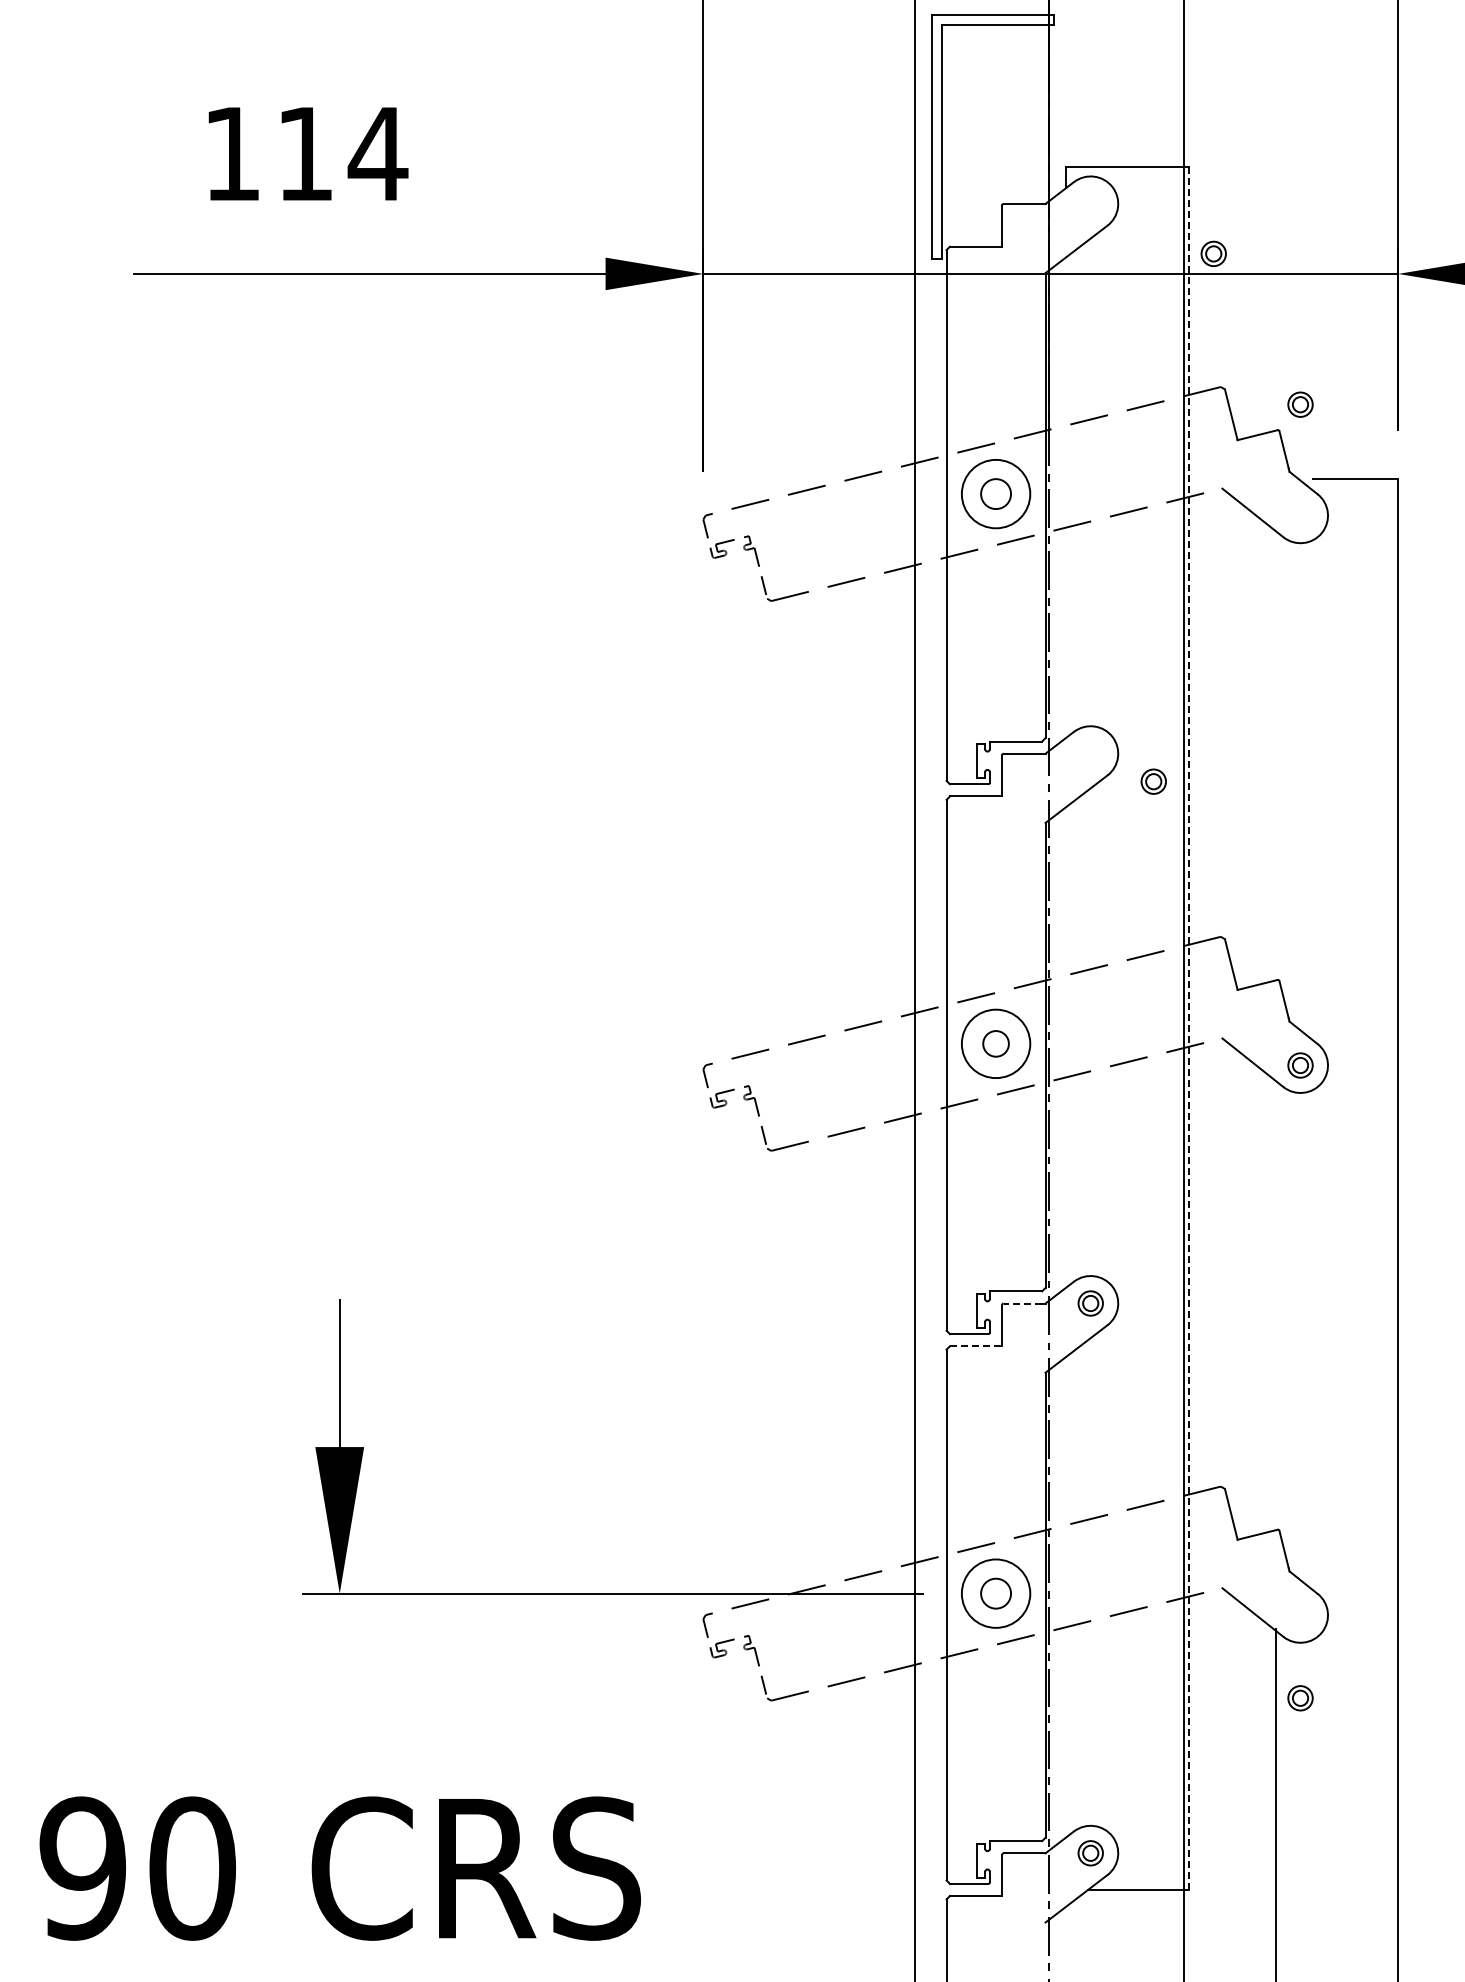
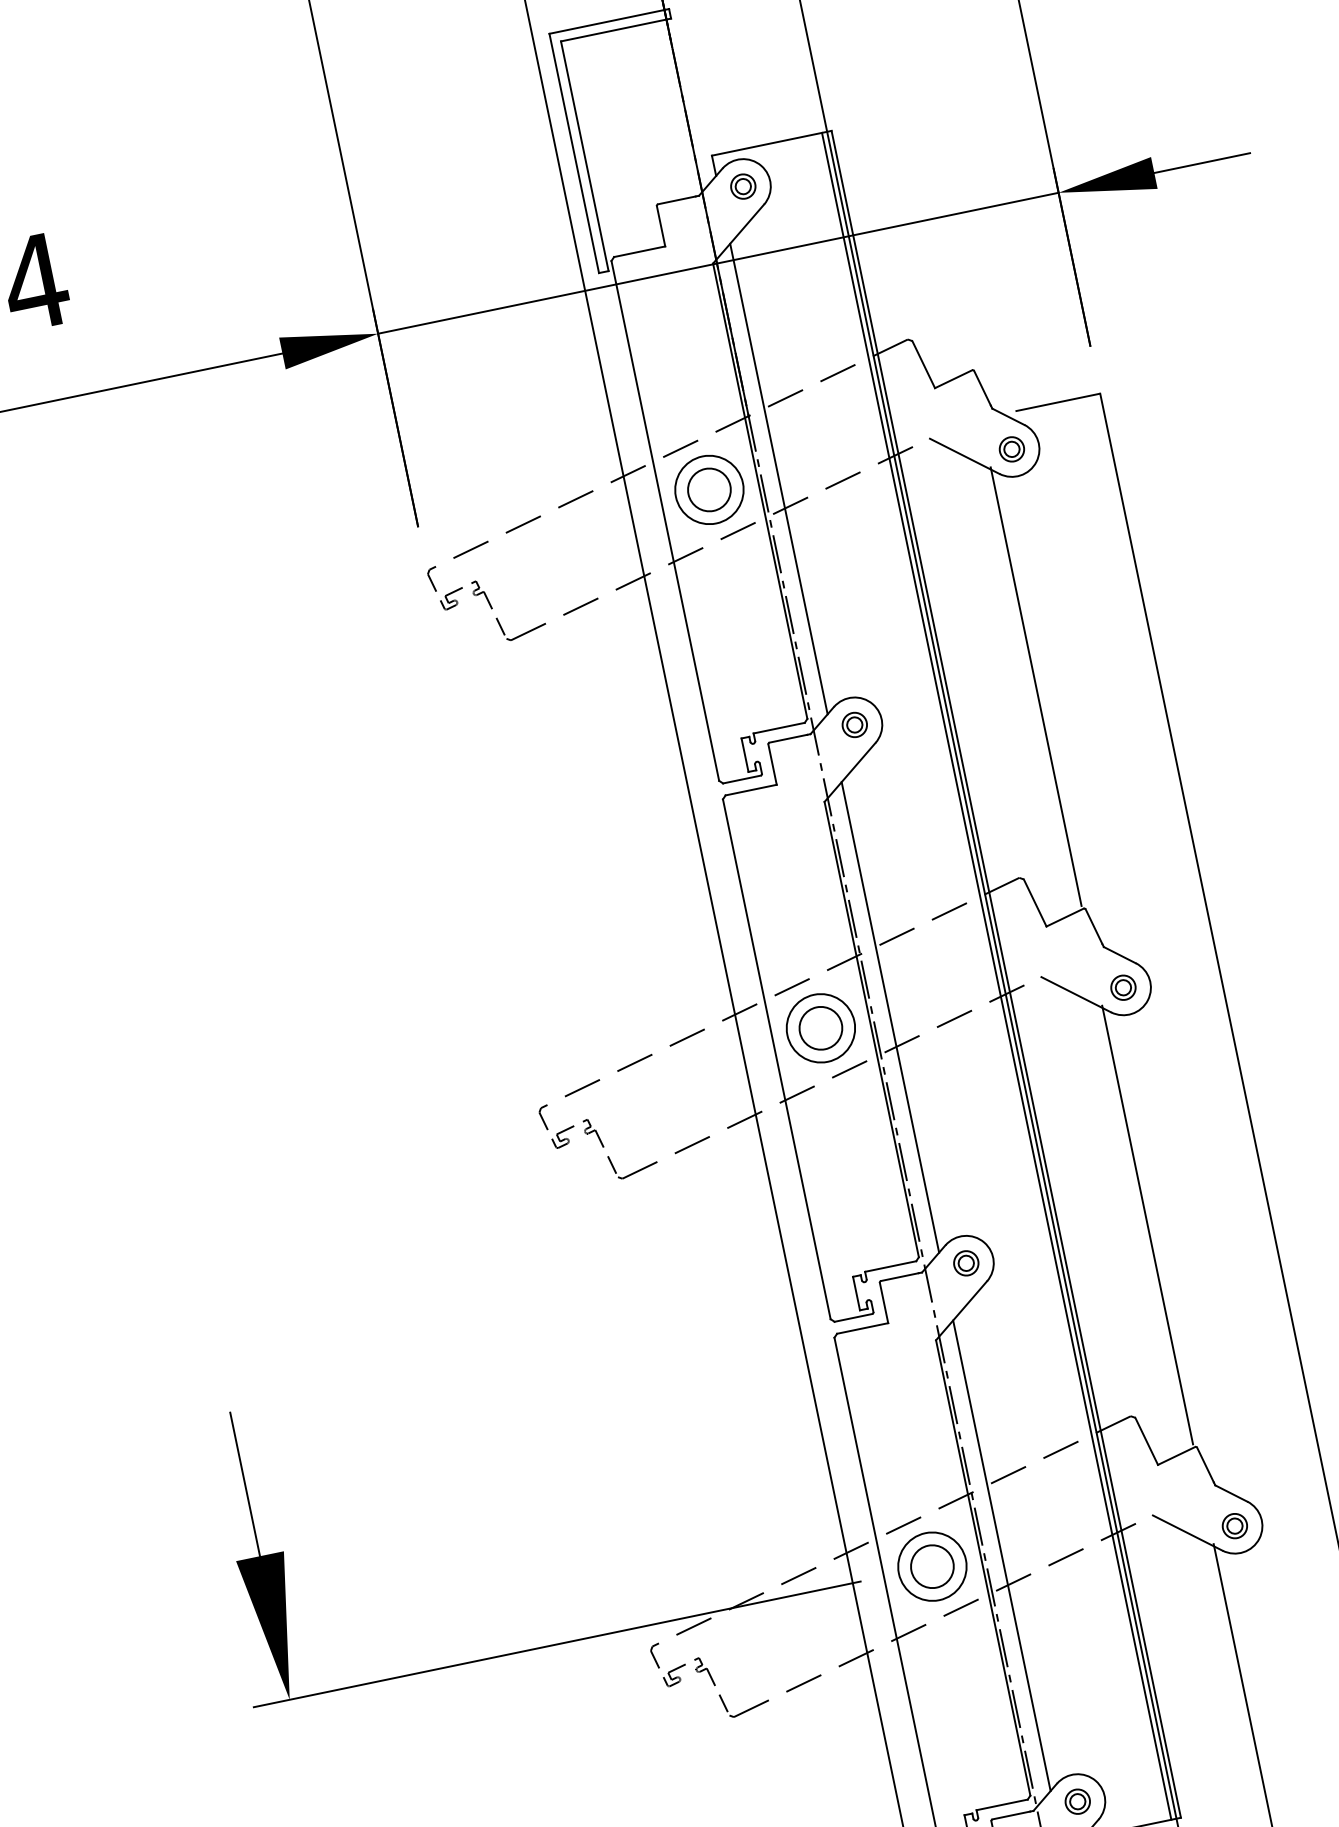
part: (1213, 253) -> (742, 186), moved
part: (1300, 404) -> (1011, 449), moved
circle: (995, 493) -> (708, 489), size x1.43
line: (1066, 497) -> (779, 479), added
line: (1276, 752) -> (1036, 686), added
part: (1153, 781) -> (854, 724), moved
line: (1178, 1028) -> (996, 976), added
line: (1188, 1029) -> (1006, 975), dashed -> solid
circle: (995, 1043) -> (820, 1028), size x1.67
line: (1066, 1047) -> (890, 1017), added
line: (1276, 1302) -> (1147, 1224), added
line: (1022, 1303) -> (899, 1277), dashed -> solid
line: (976, 1346) -> (863, 1328), dashed -> solid
circle: (995, 1593) -> (931, 1566), size x1.43
line: (1066, 1596) -> (1001, 1555), added
part: (1300, 1698) -> (1234, 1526), moved

